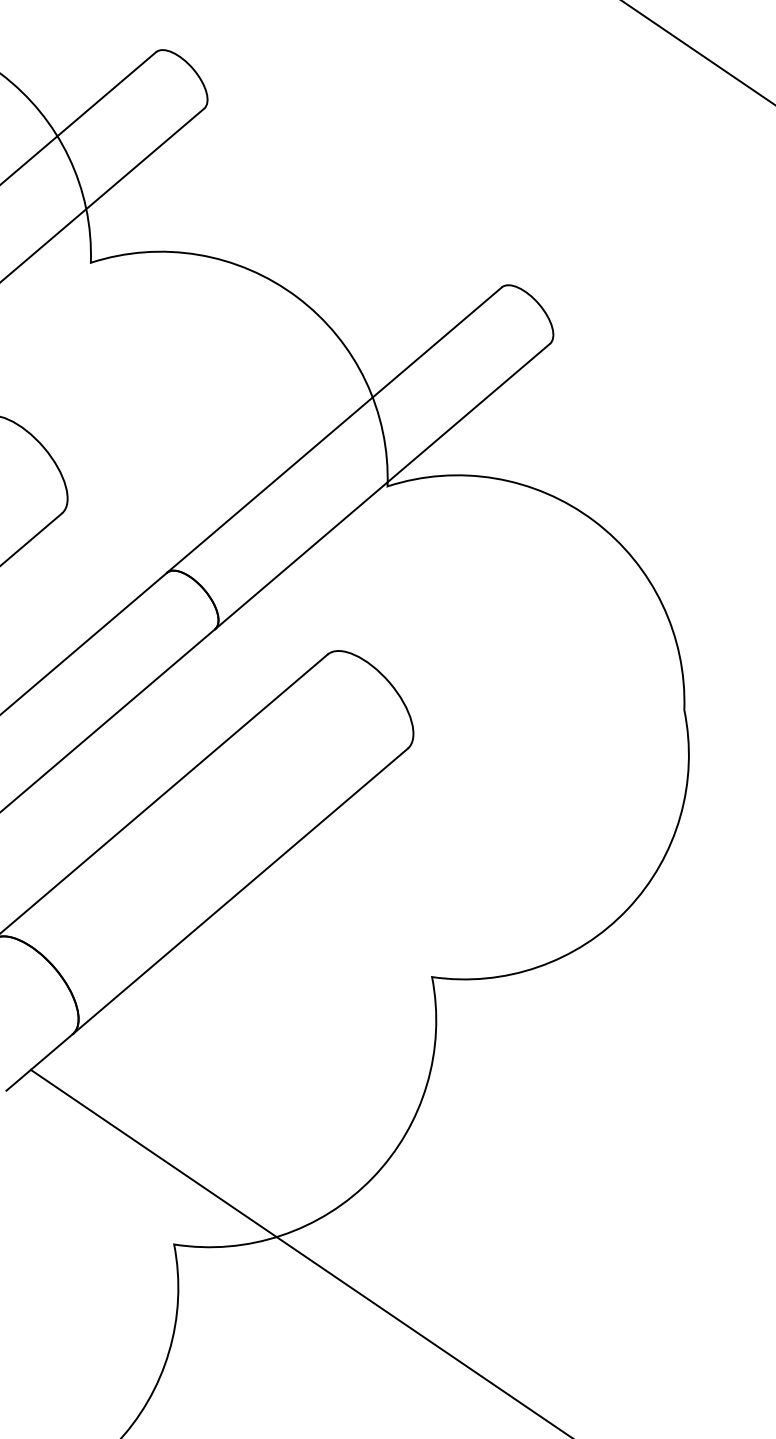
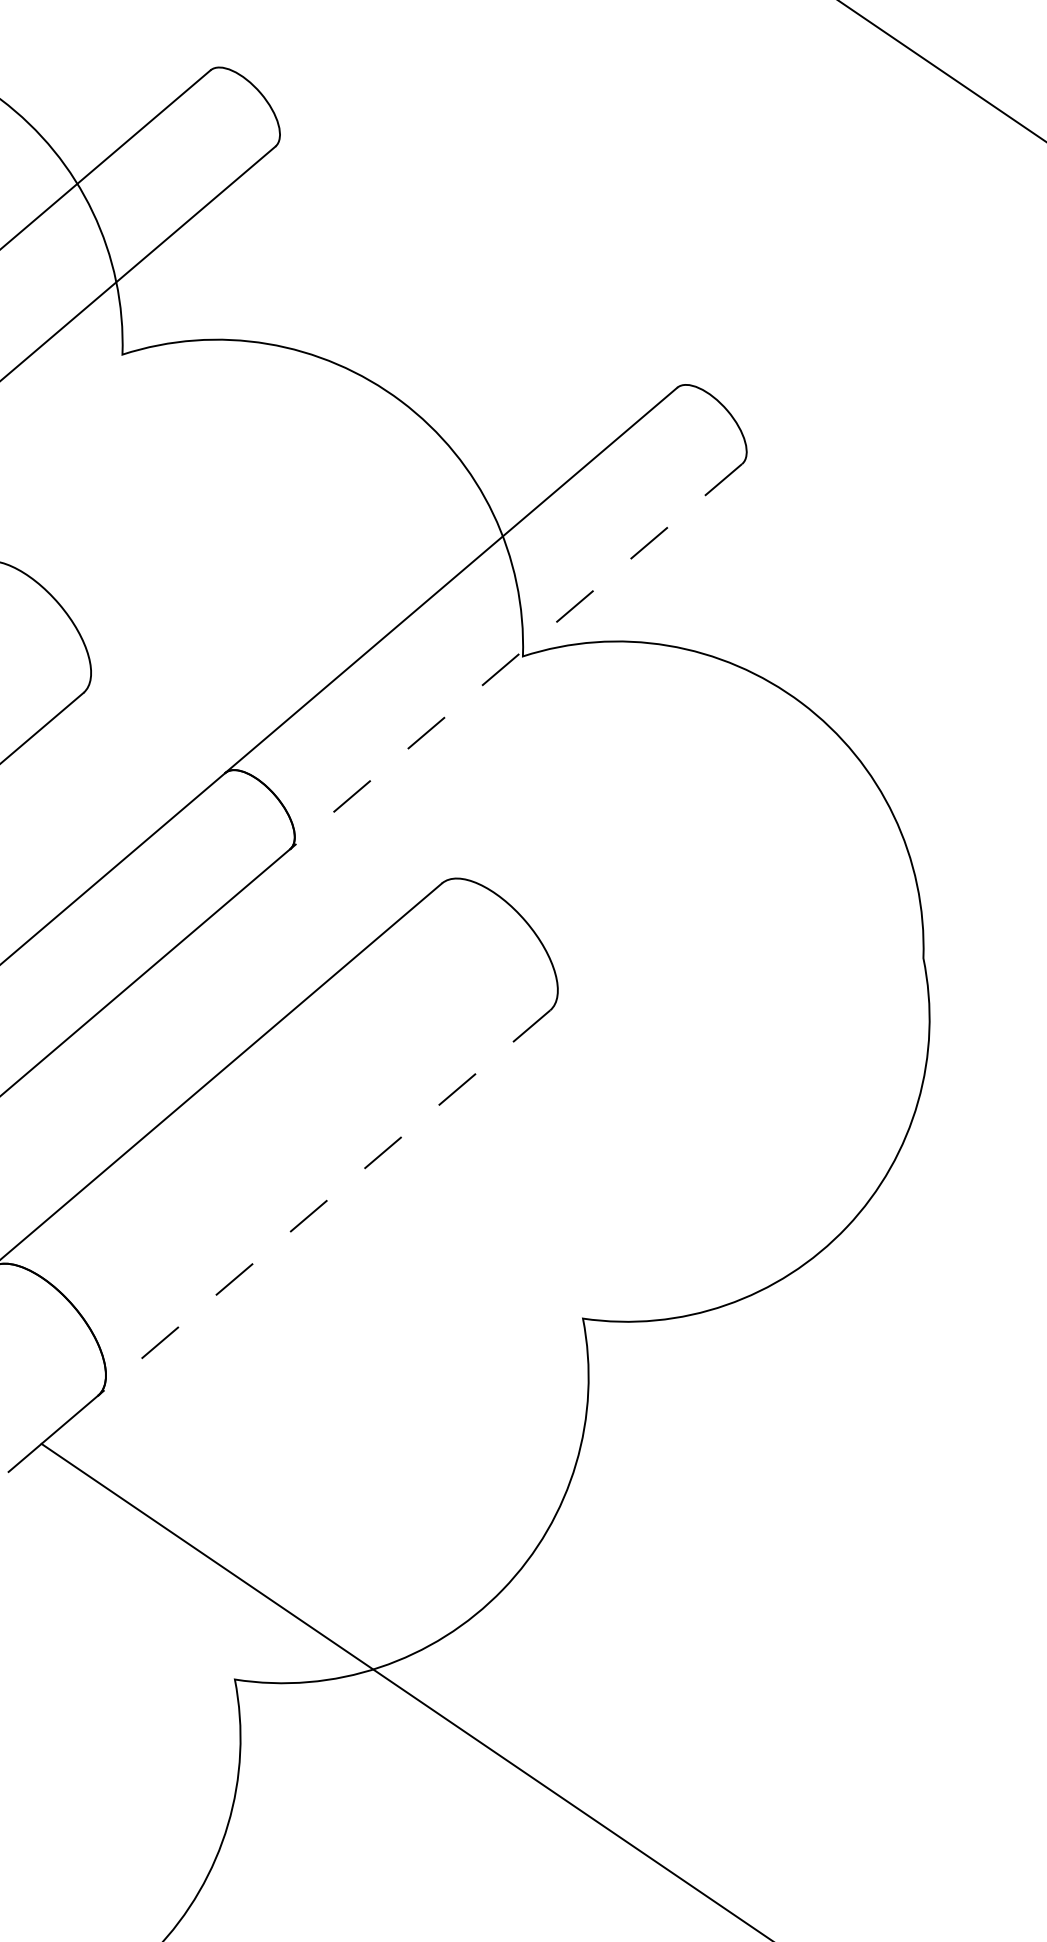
line: (382, 486) -> (516, 656), solid -> dashed
line: (240, 891) -> (324, 1203), solid -> dashed

